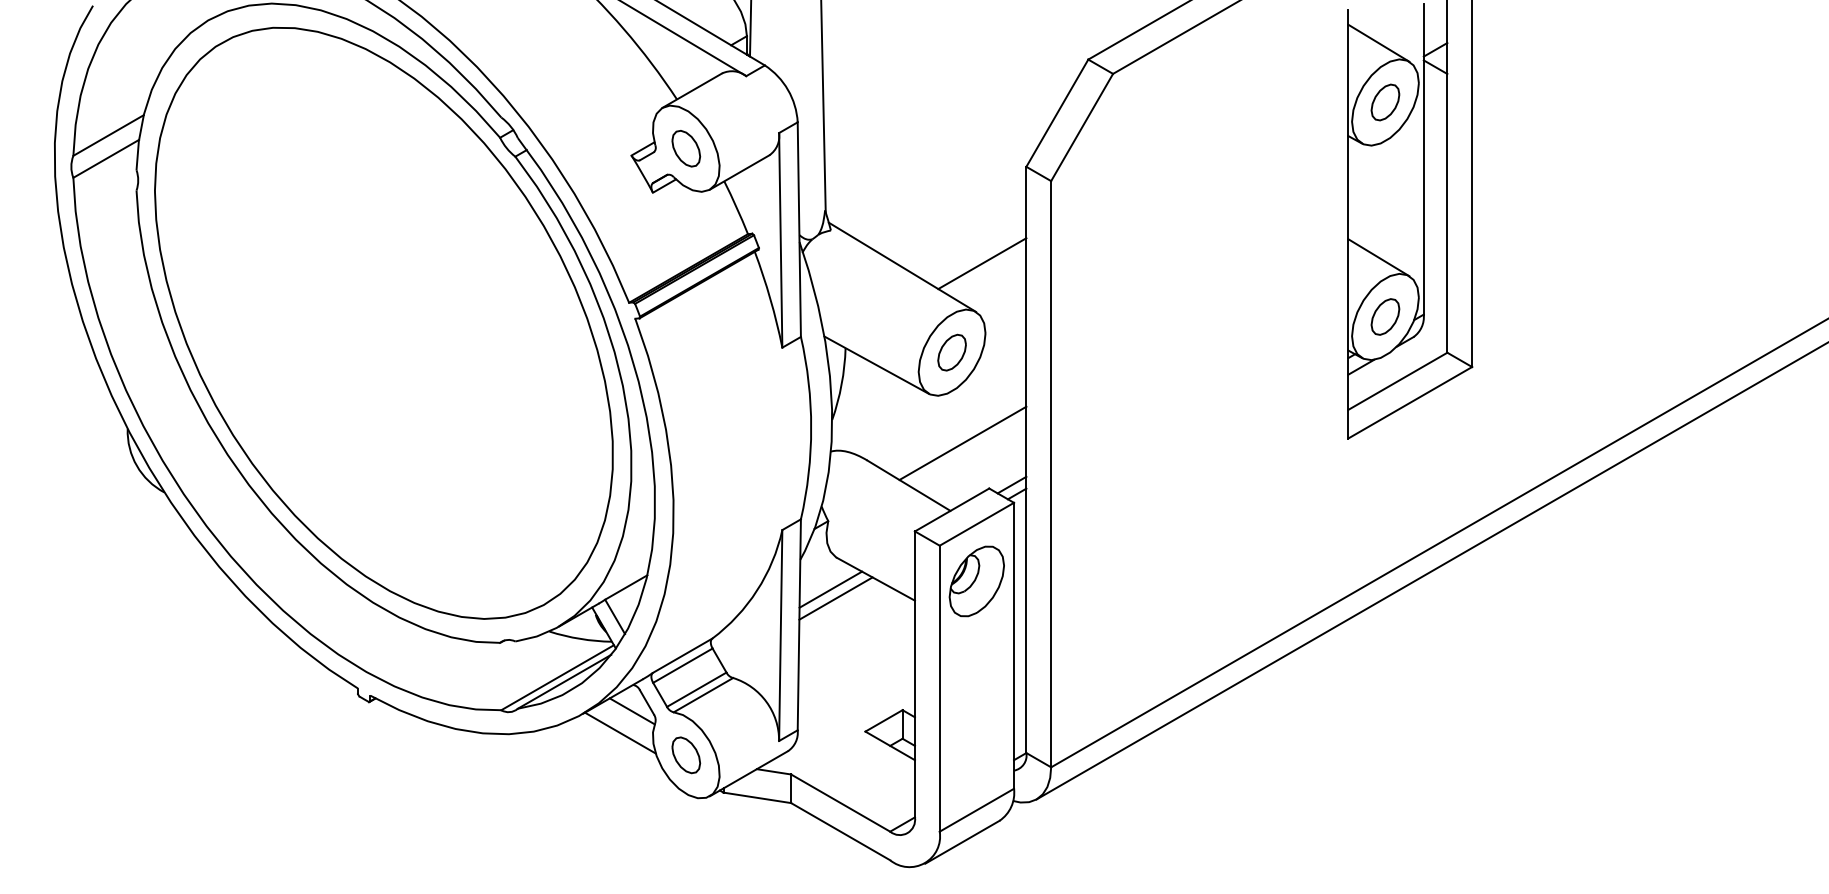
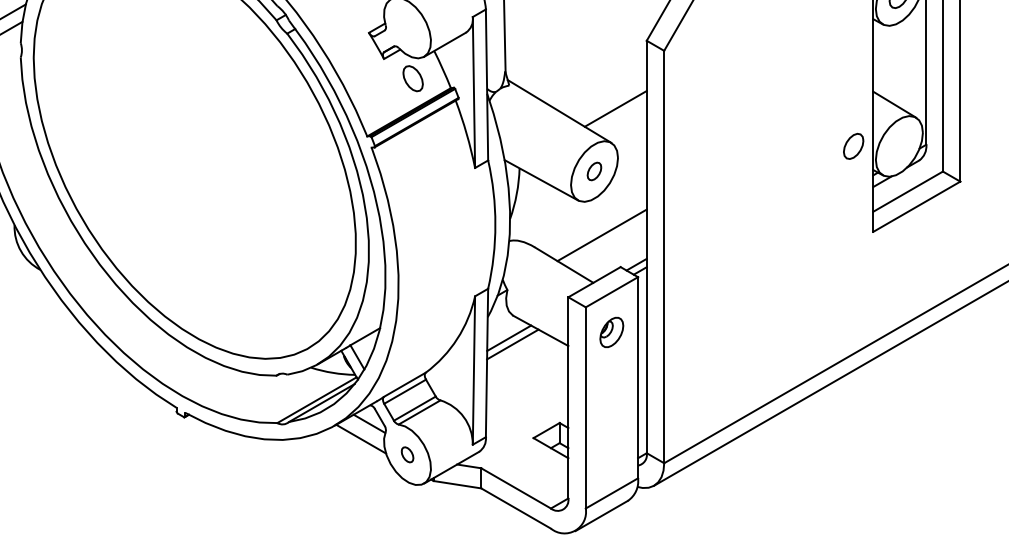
part: (686, 148) -> (413, 78), moved
part: (1385, 316) -> (853, 146), moved
part: (951, 352) -> (594, 171), size x0.7
part: (976, 581) -> (611, 332), size x0.6
part: (686, 755) -> (407, 454), size x0.6

